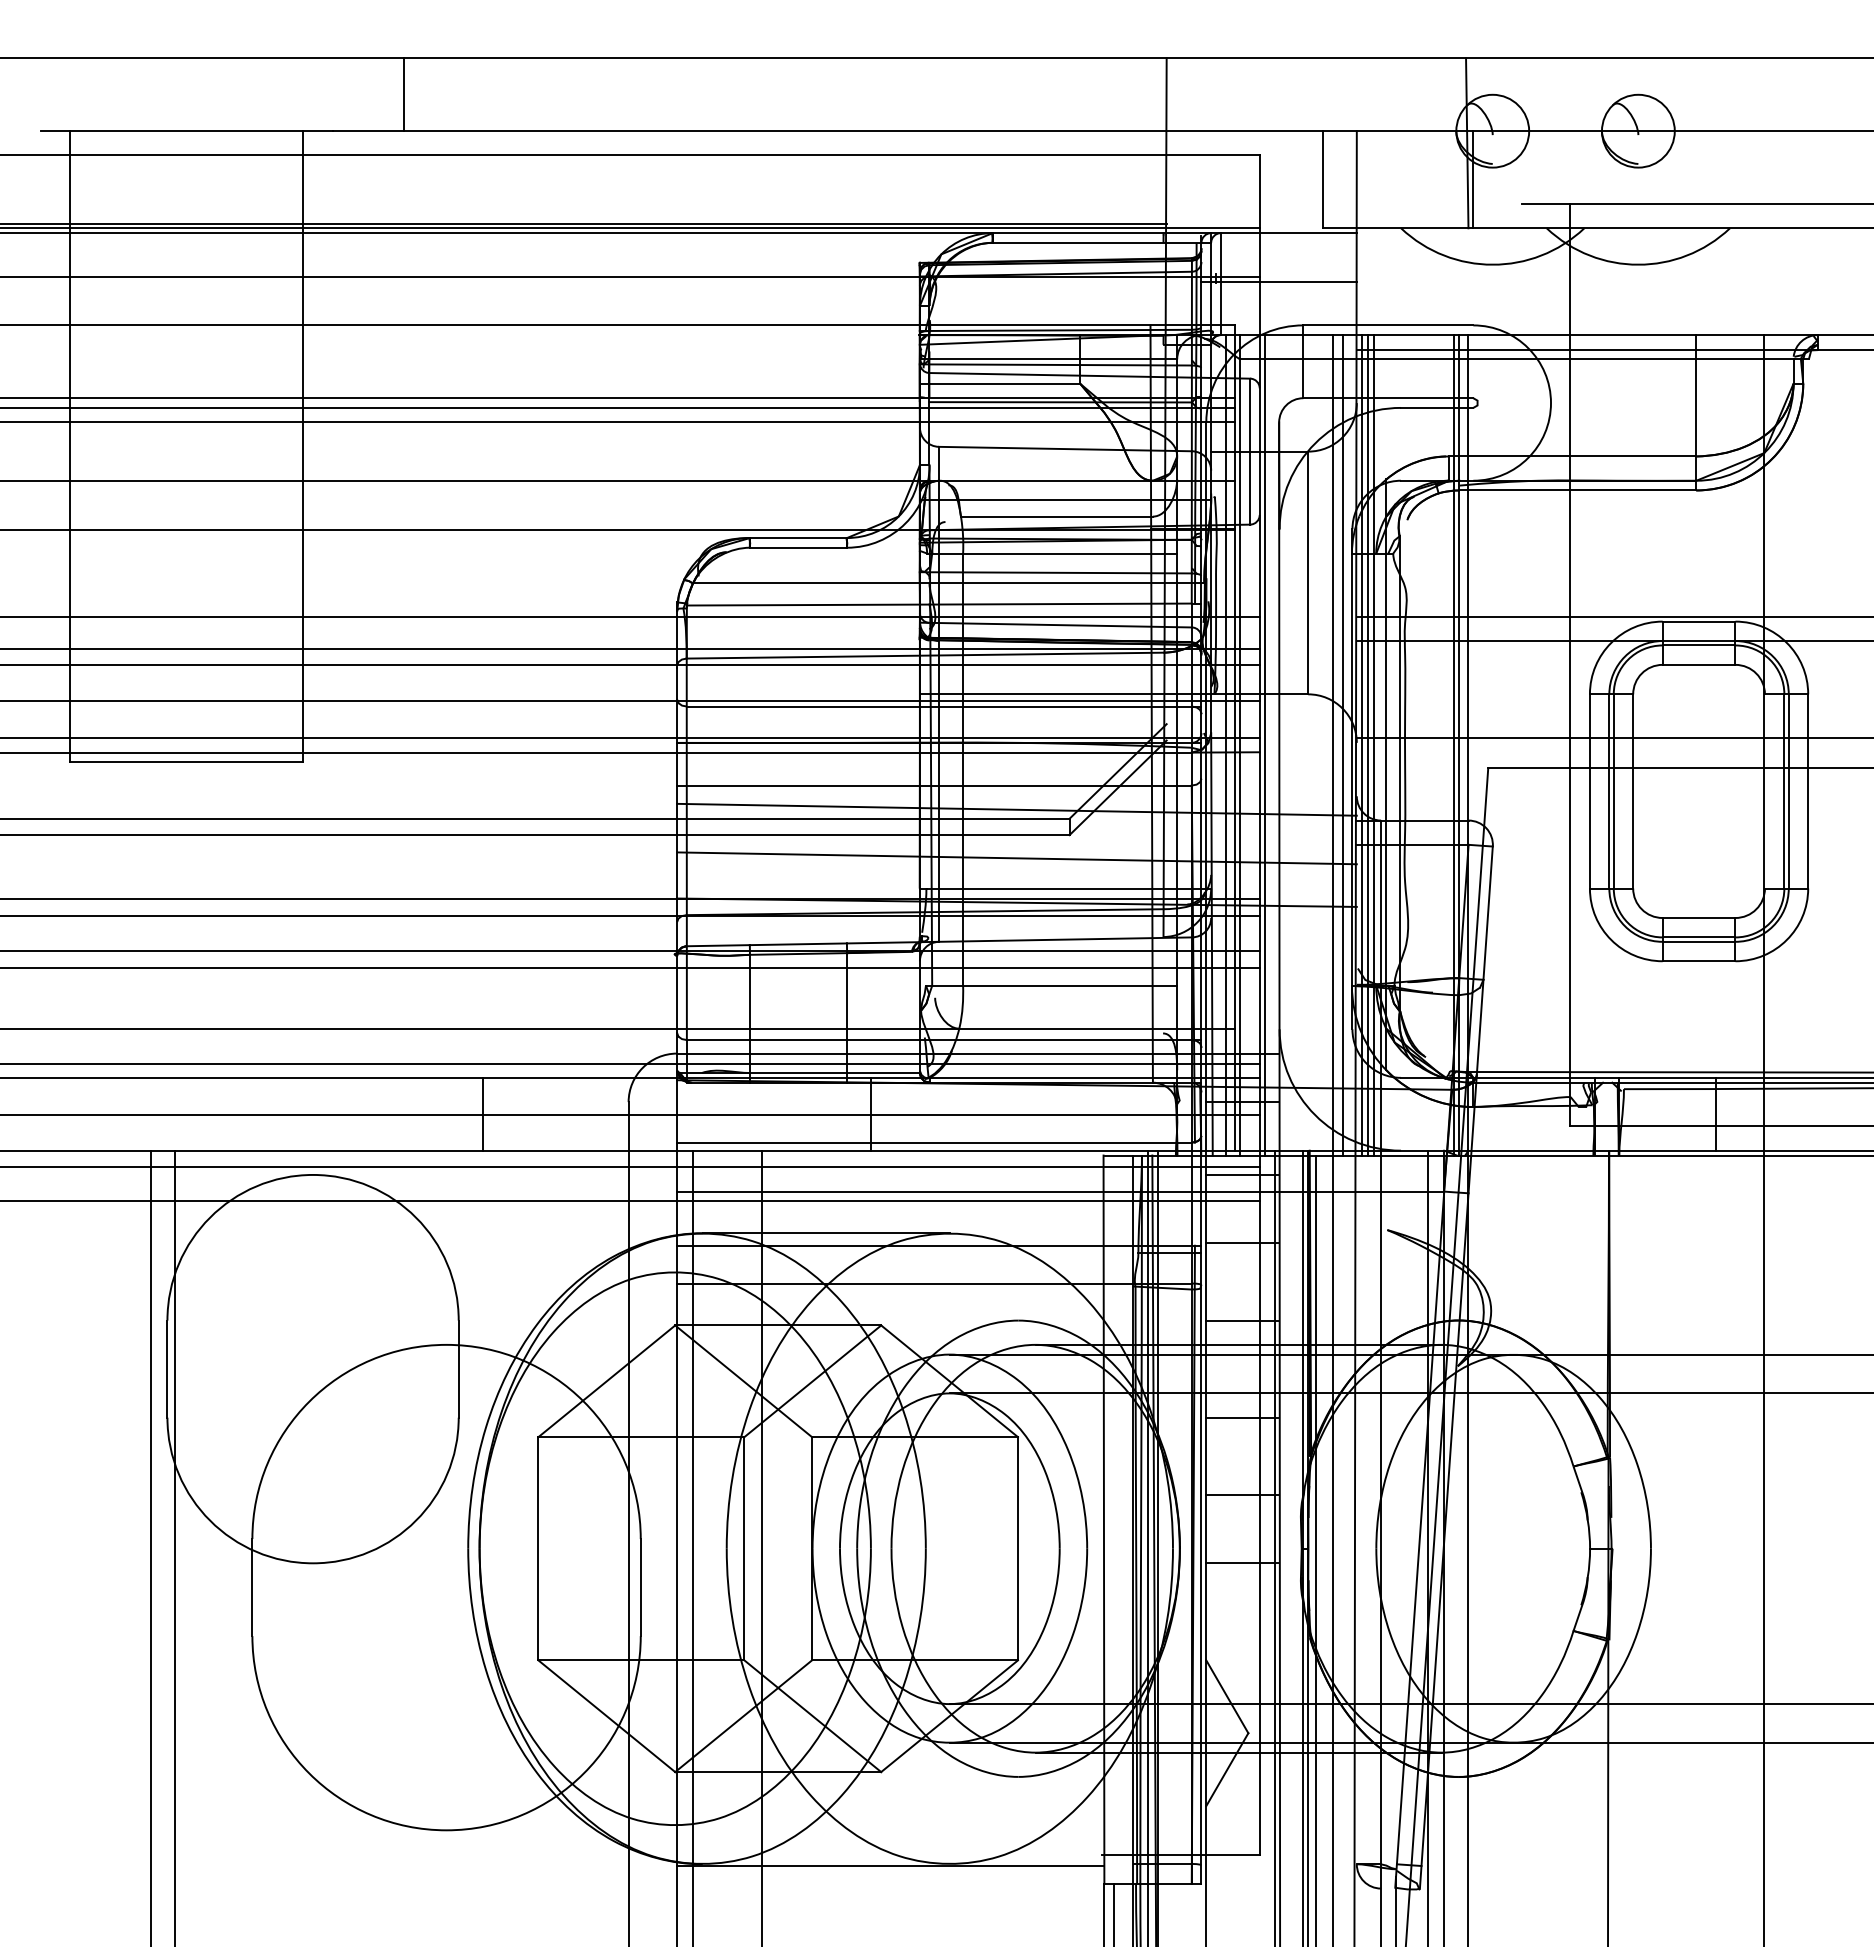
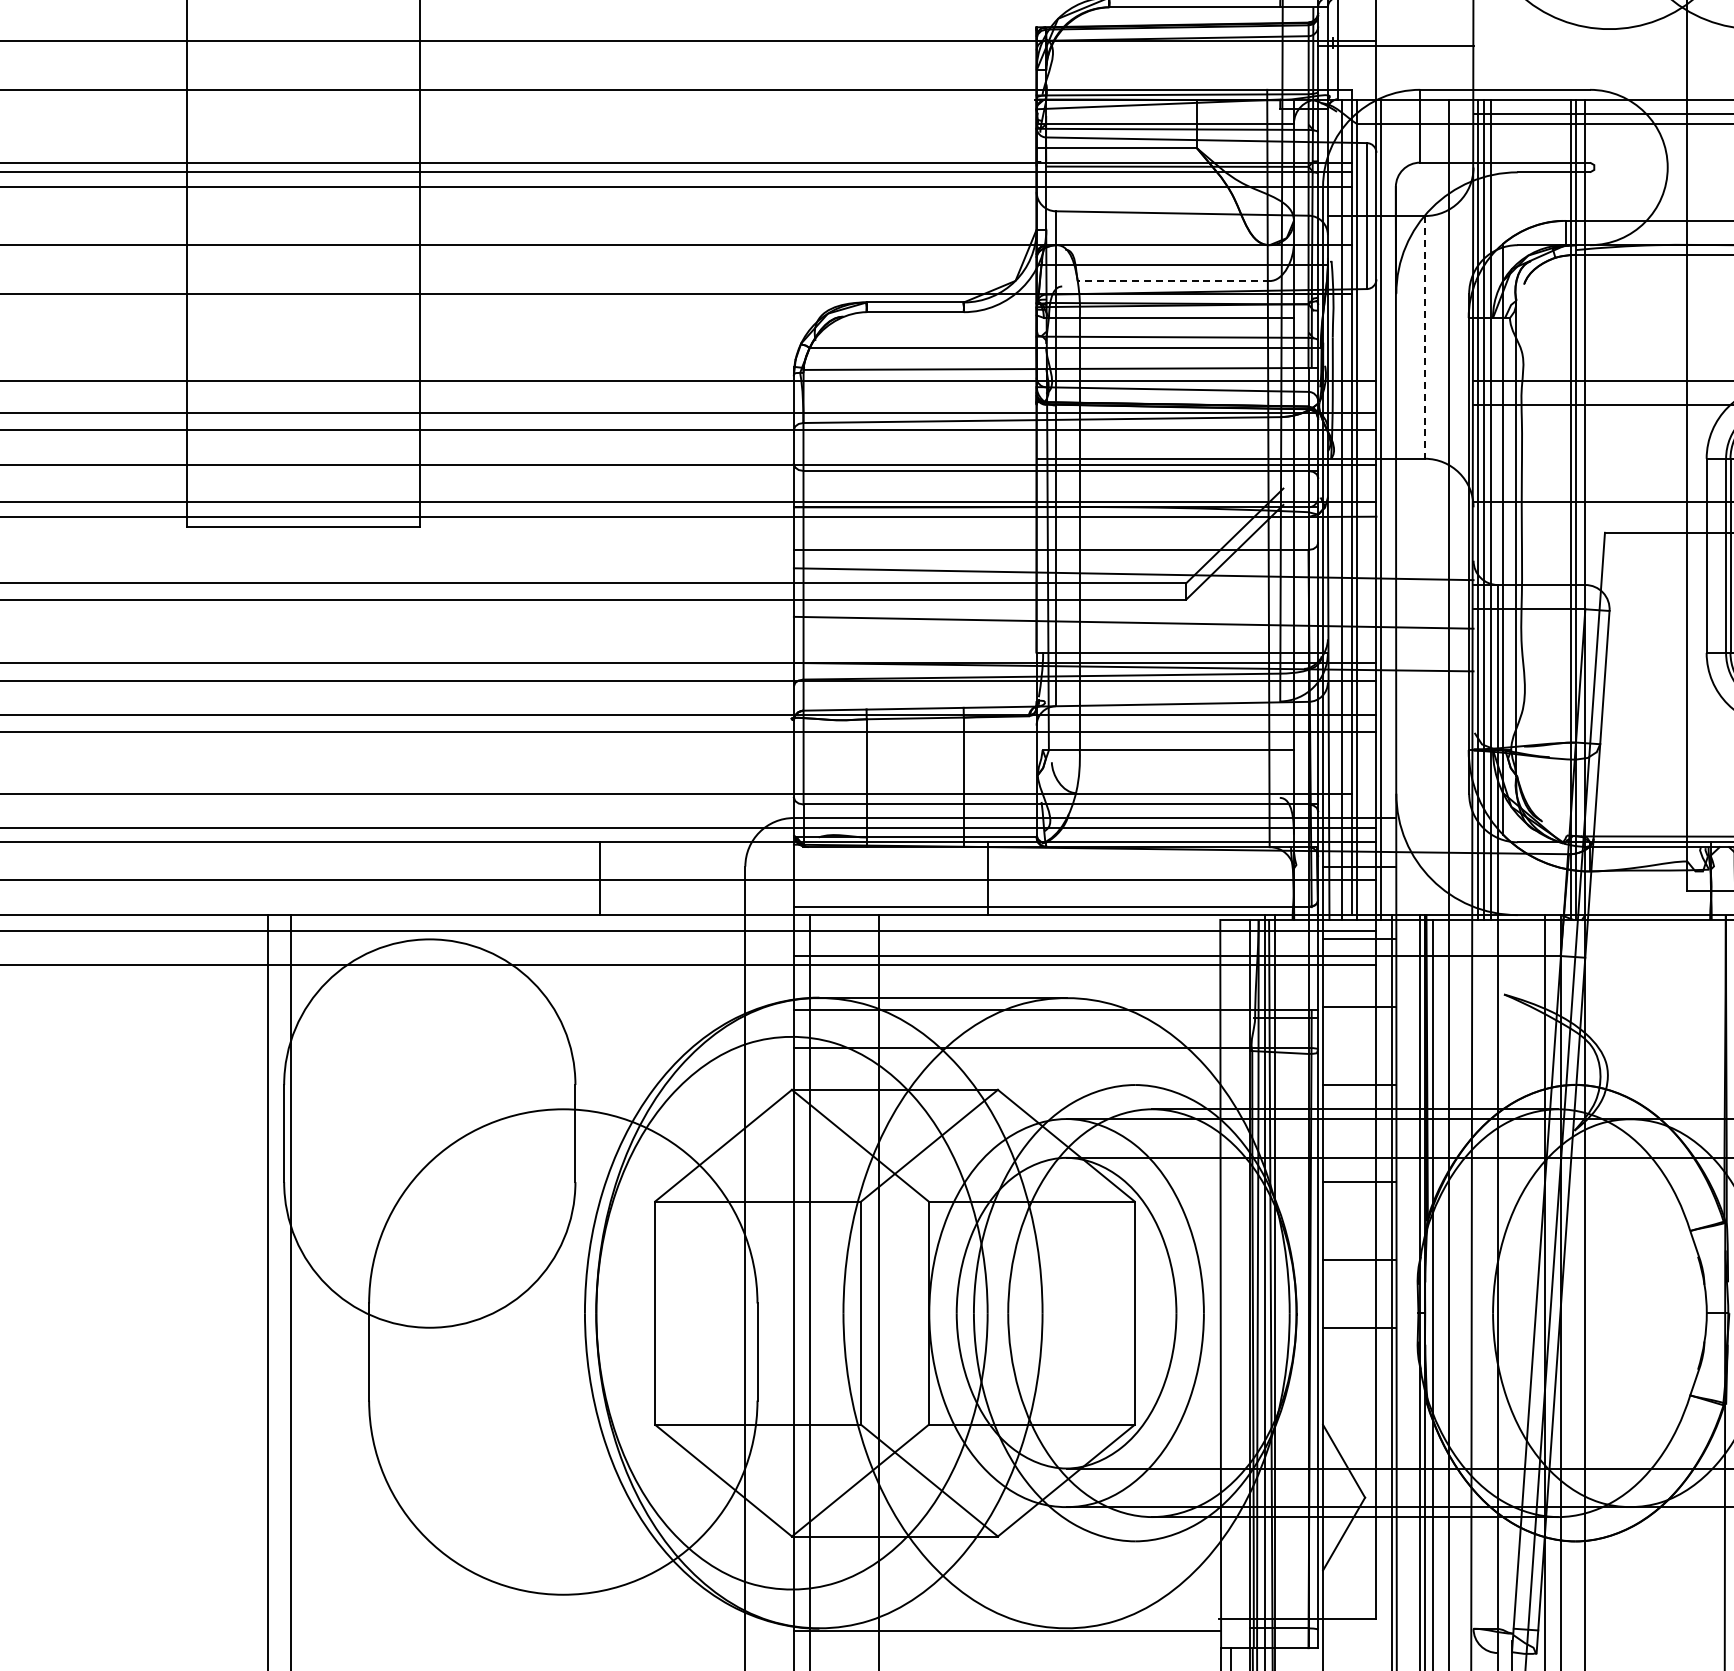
line: (1056, 516) -> (1173, 280), solid -> dashed
line: (1308, 573) -> (1425, 337), solid -> dashed
line: (1343, 745) -> (1460, 509), removed

